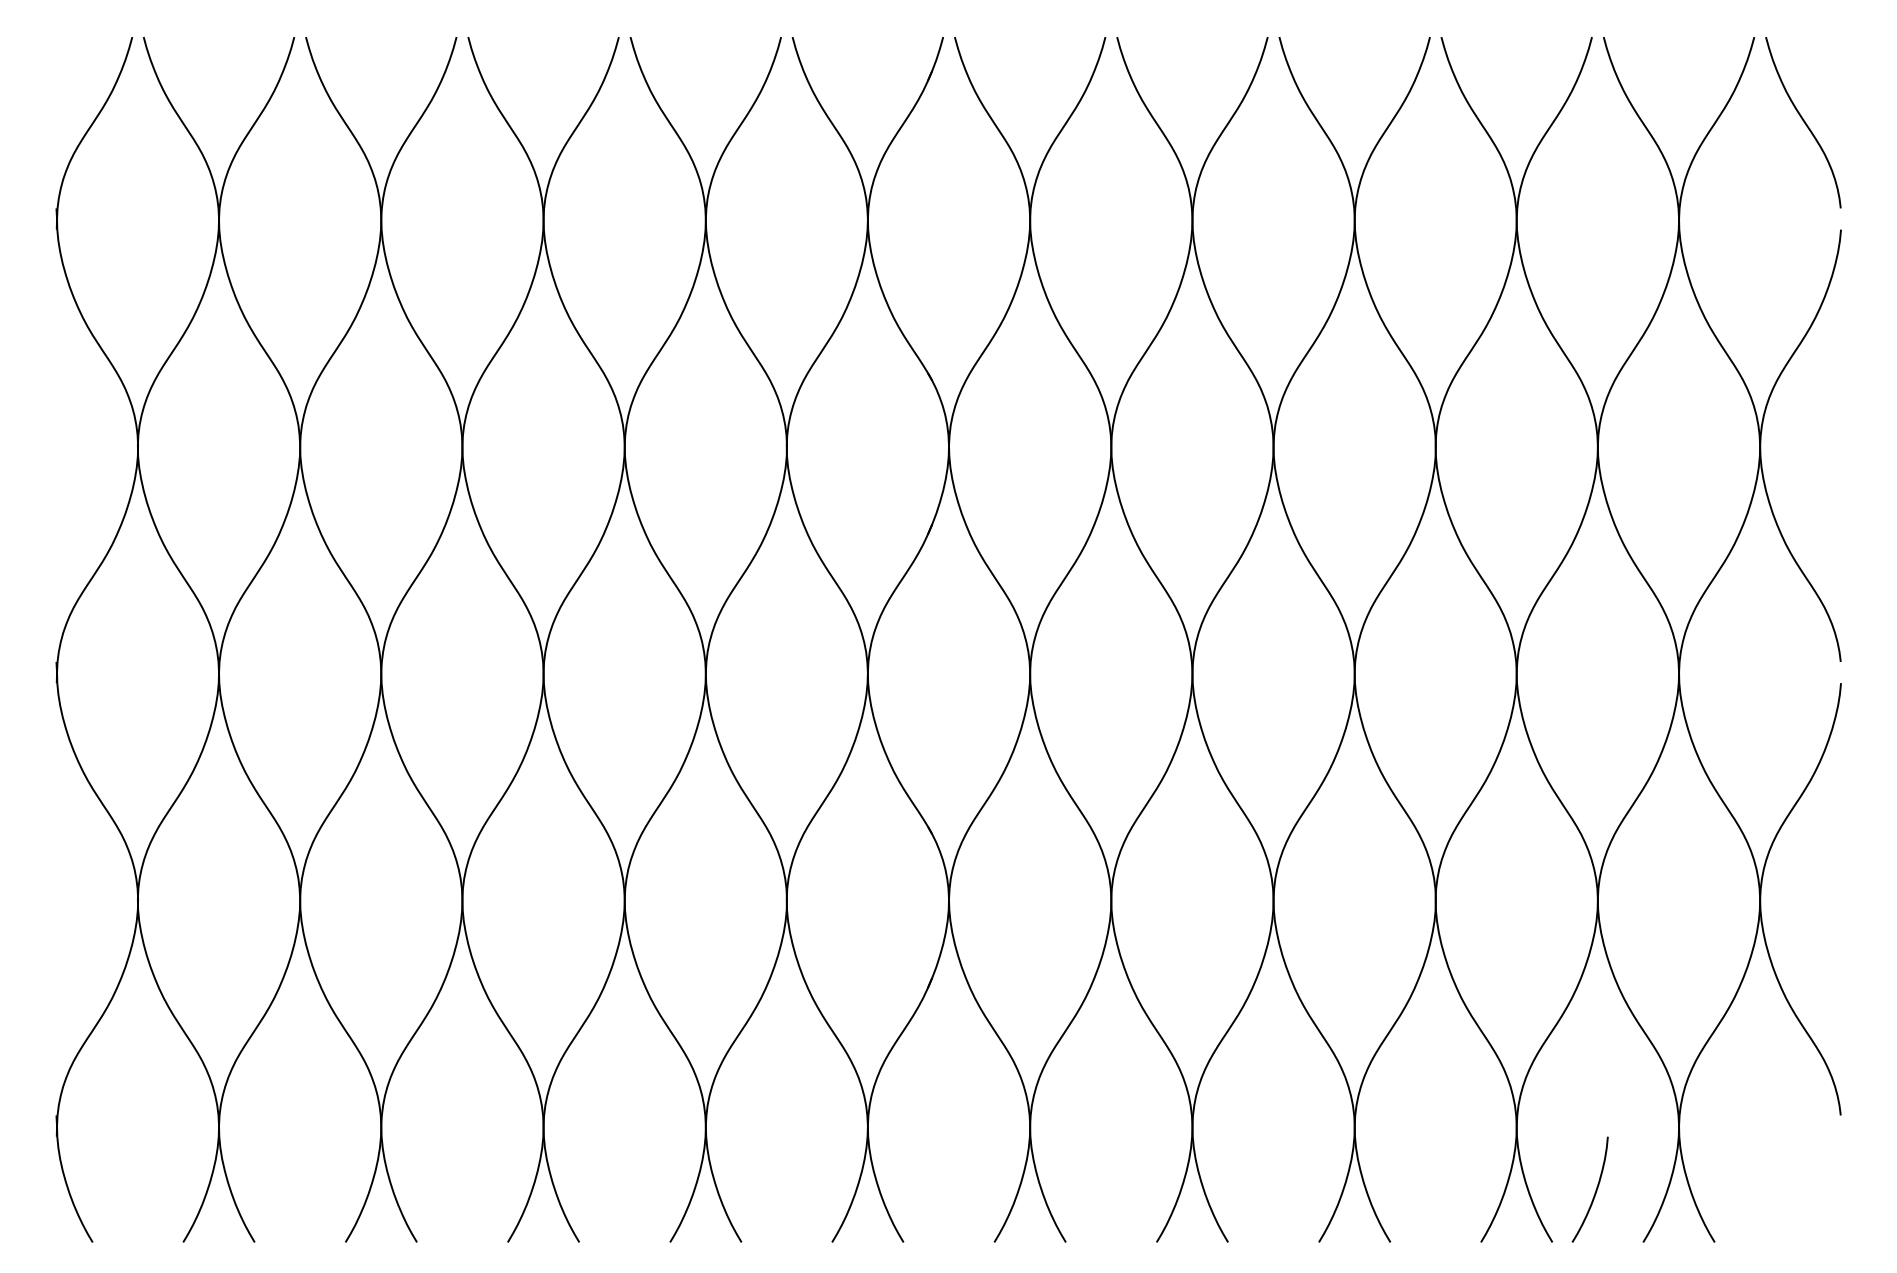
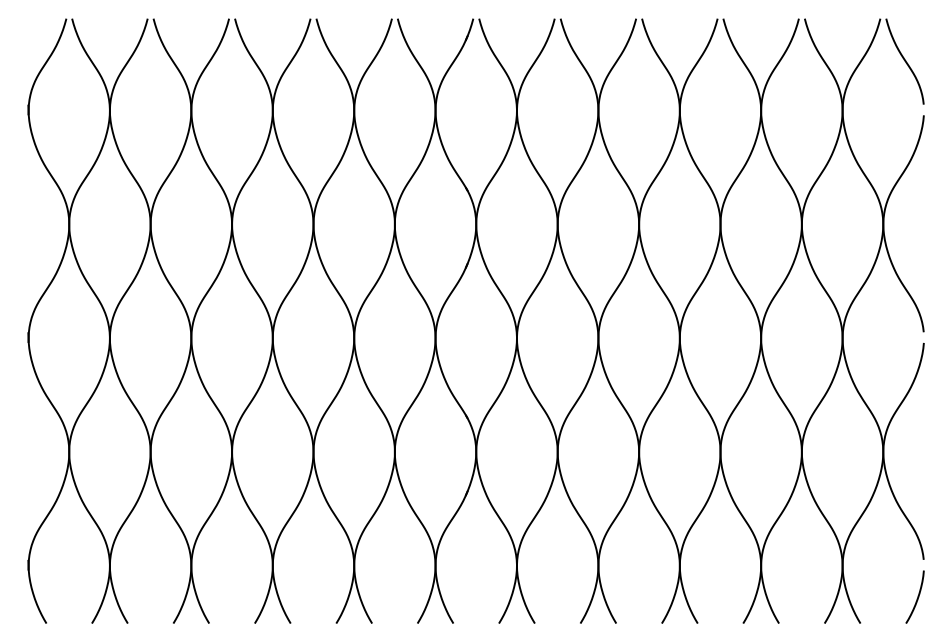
curve: (1593, 1192) -> (916, 598), moved

